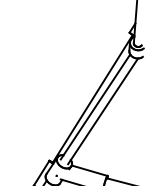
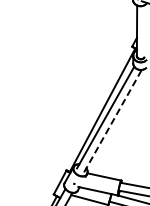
line: (102, 111) -> (112, 121), solid -> dashed

